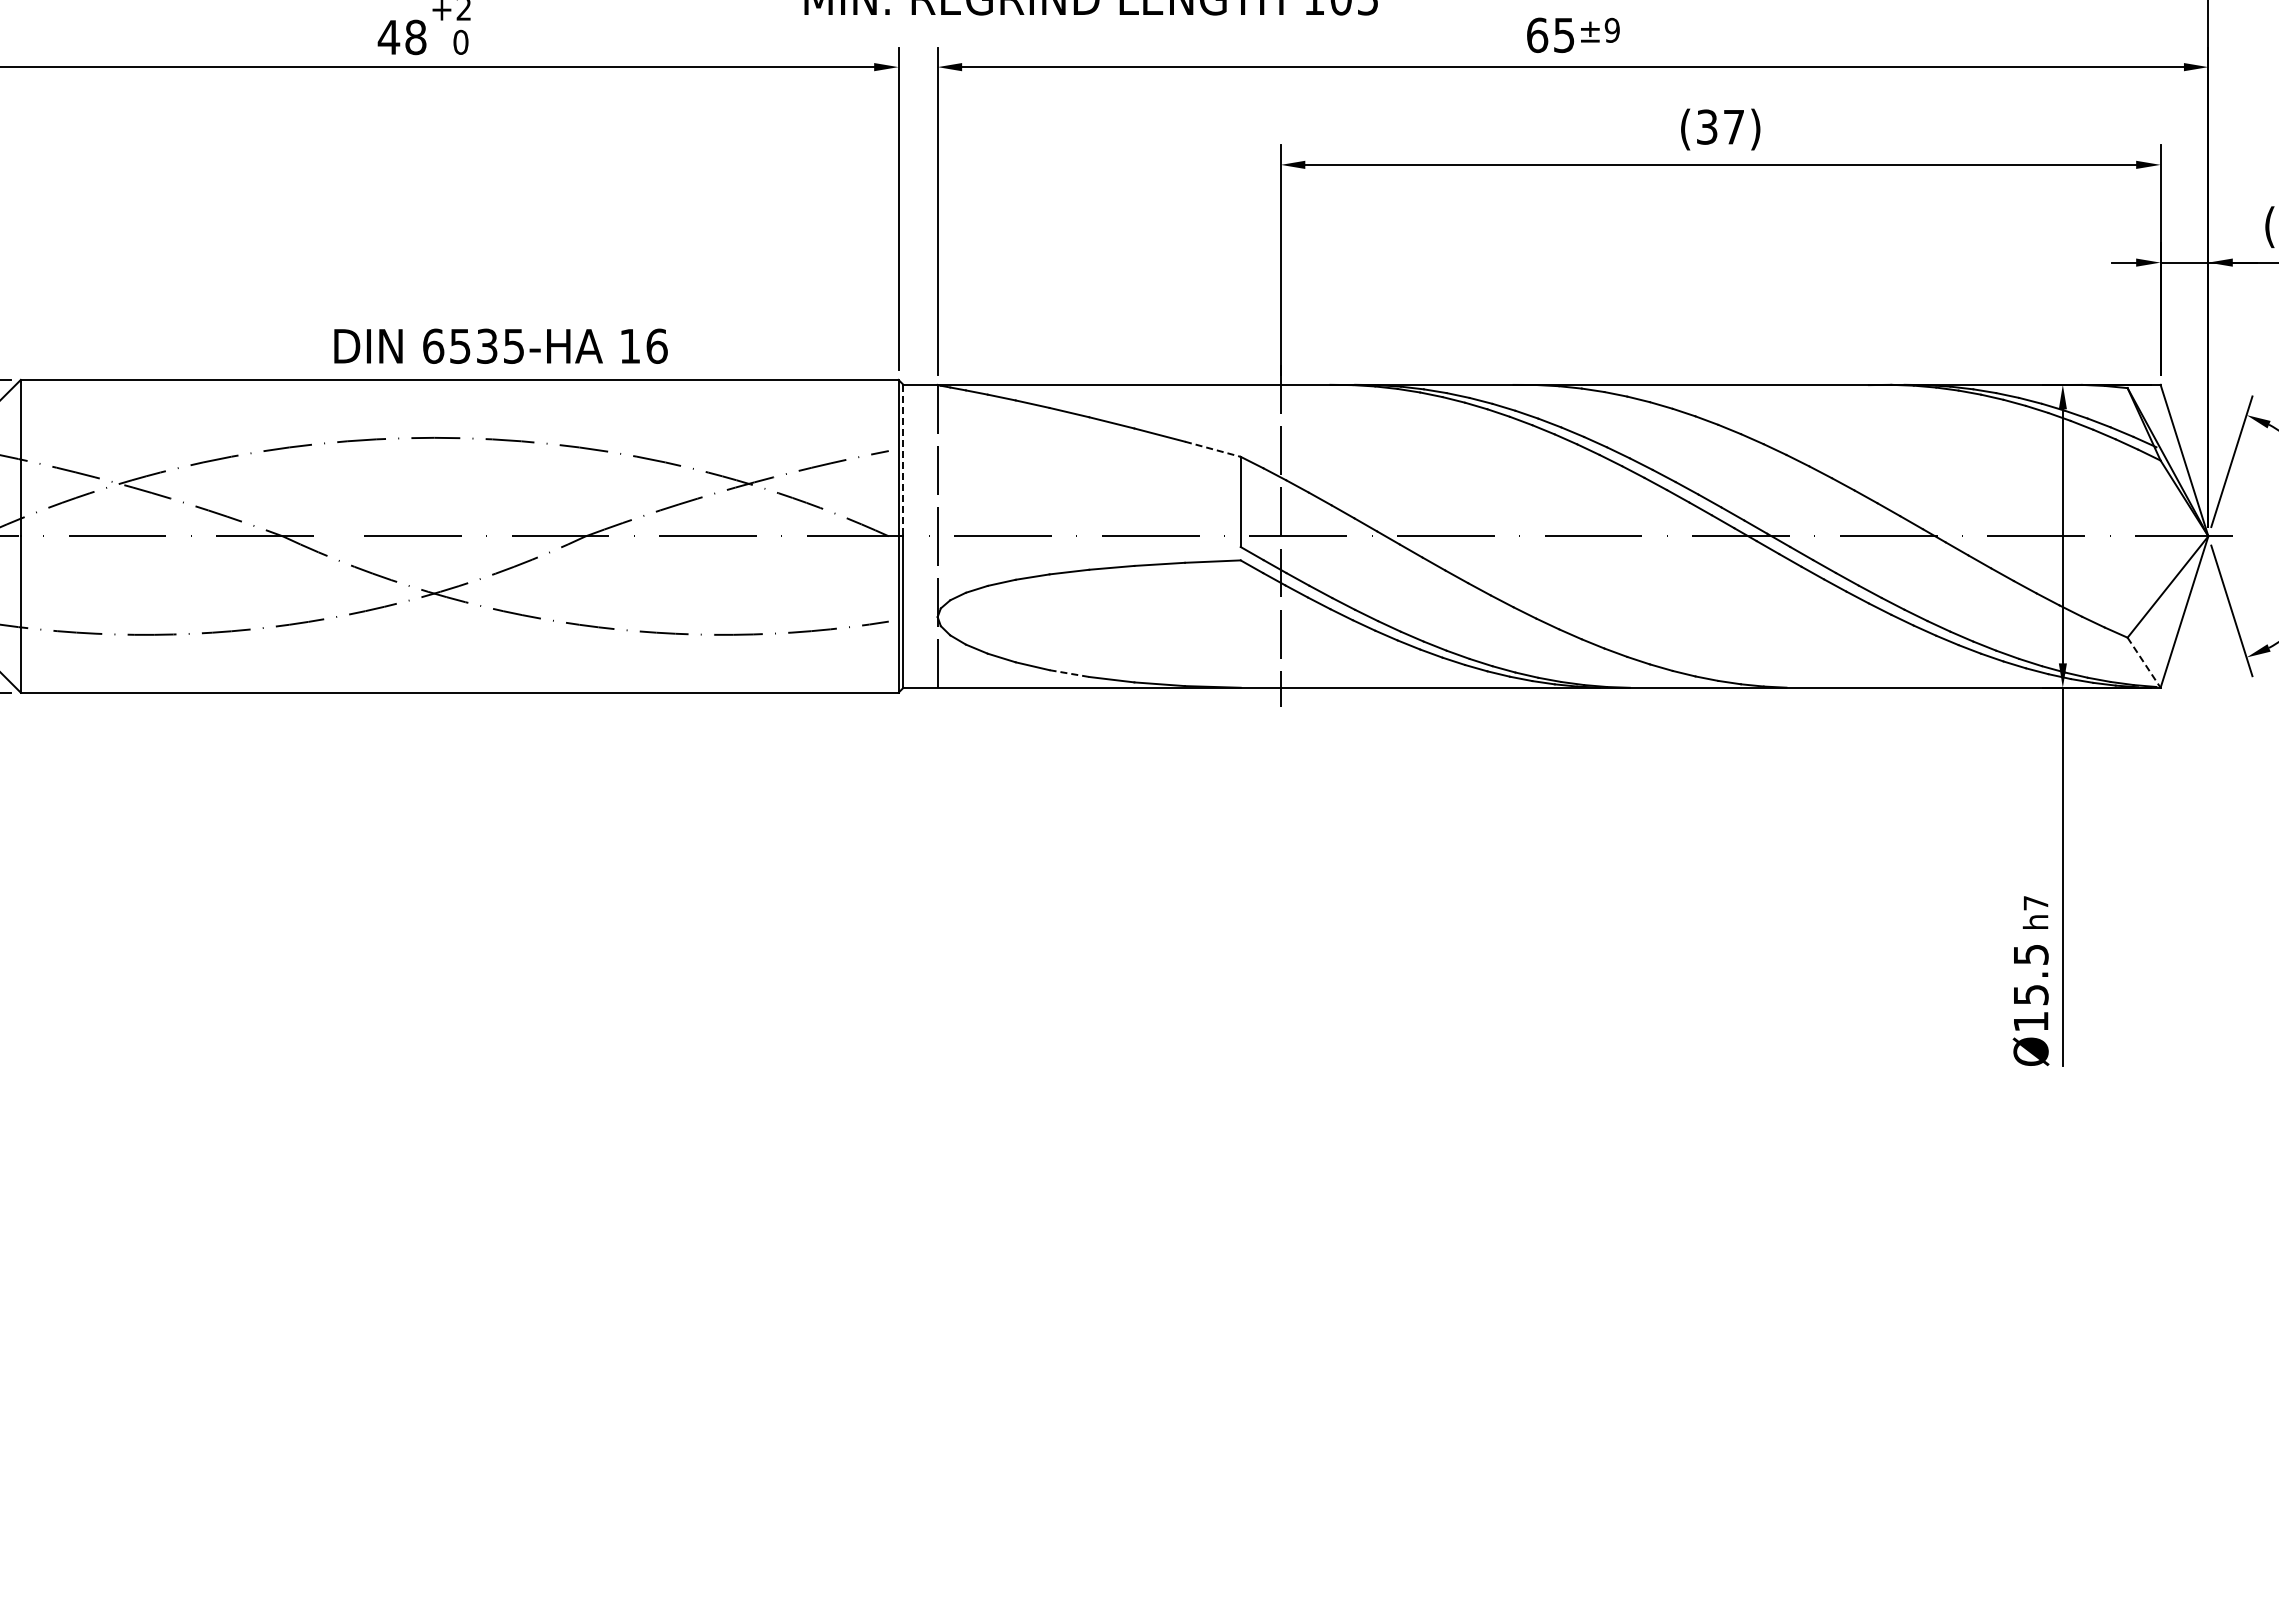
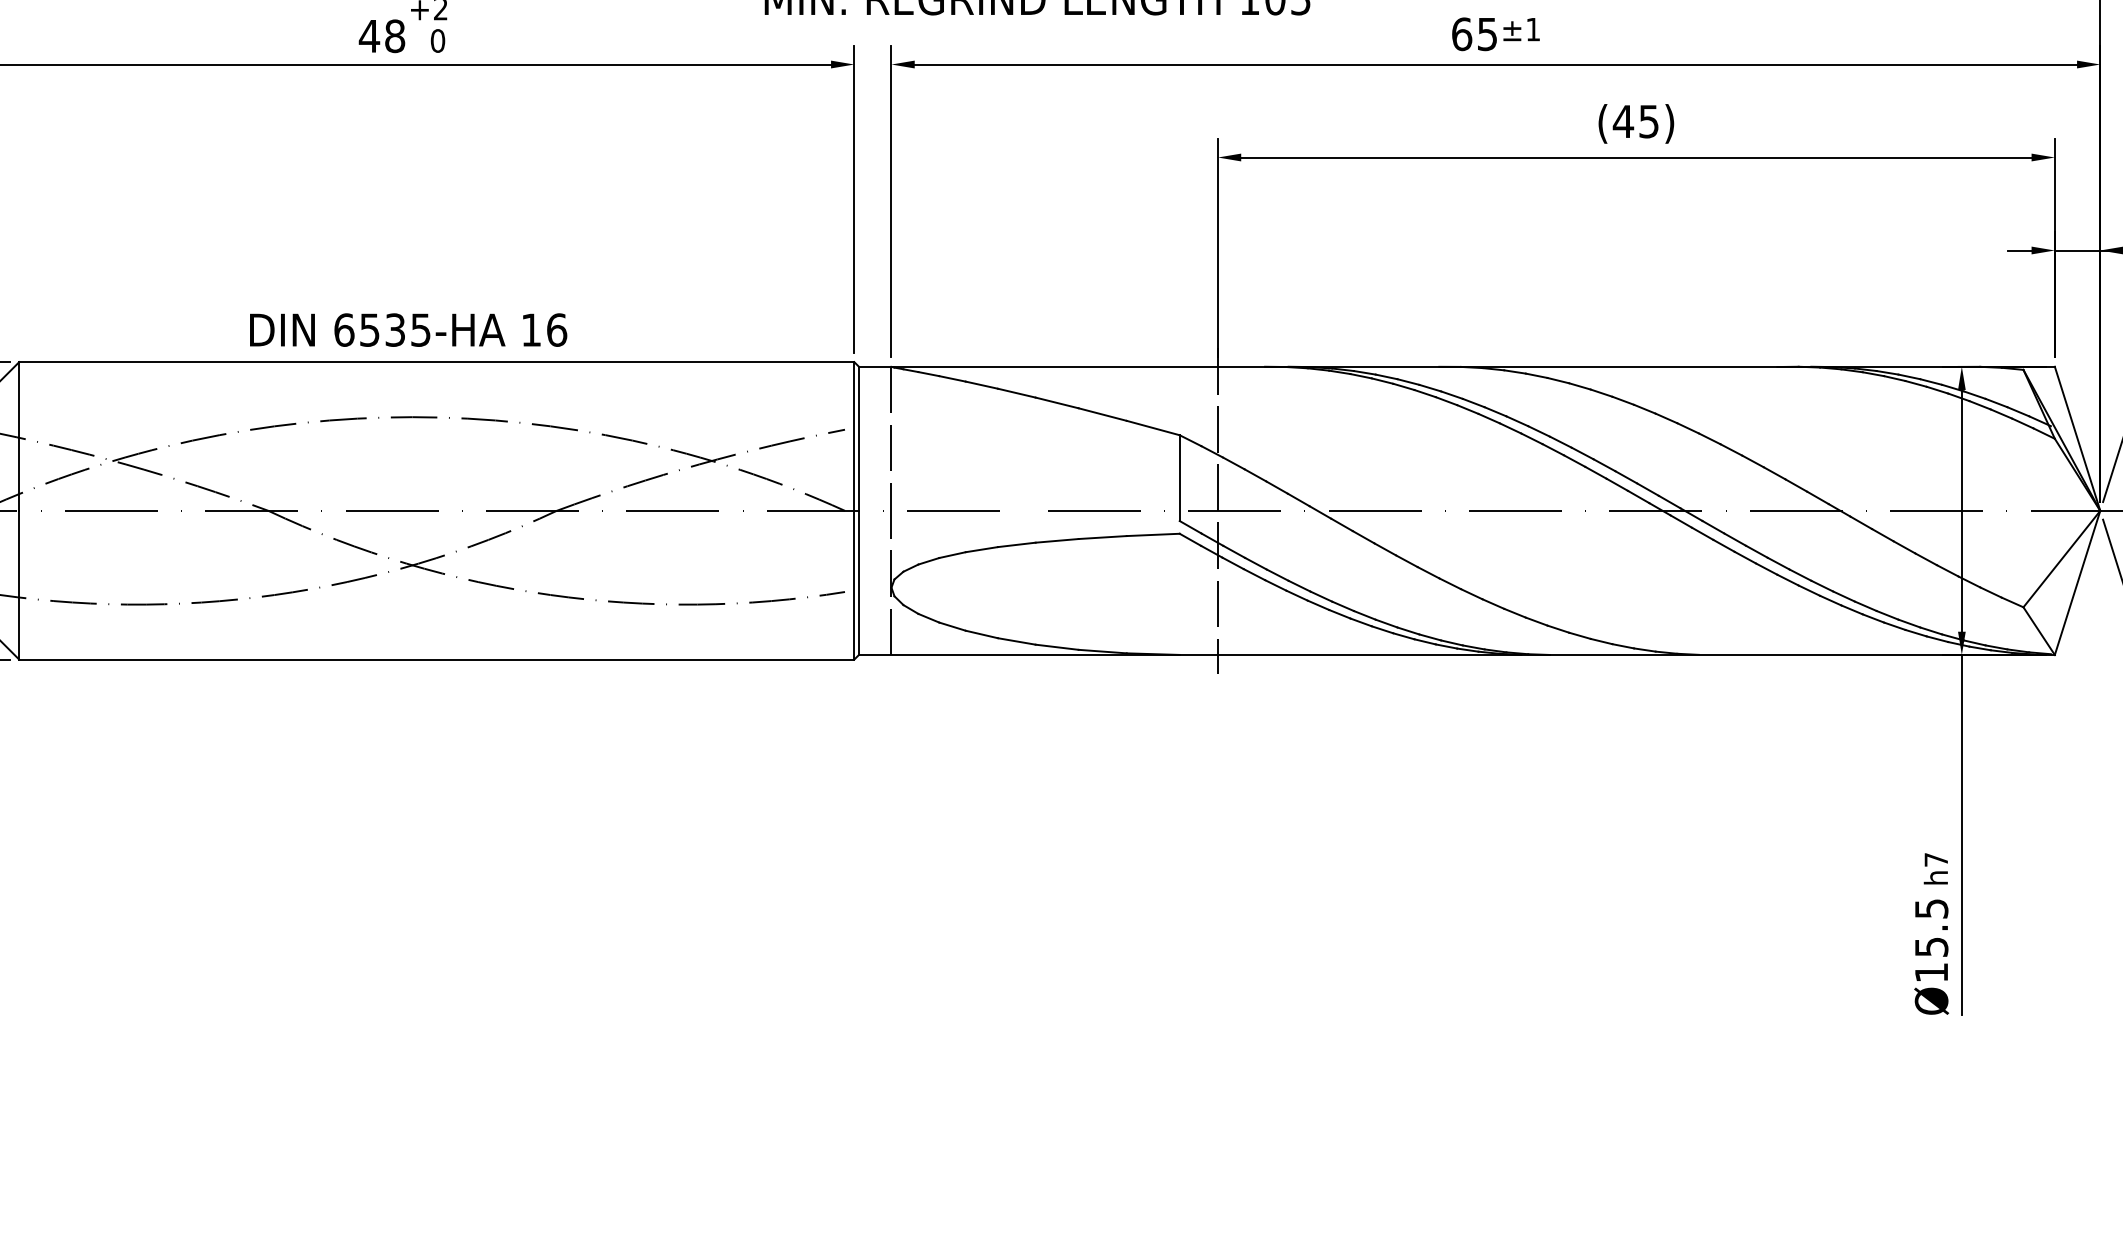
text: (1611, 29) -> (1532, 28), ±9 -> ±1
text: (1719, 126) -> (1635, 121), (37) -> (45)
text: (500, 345) -> (408, 329), moved
line: (1212, 449) -> (1152, 428), dashed -> solid
line: (903, 460) -> (858, 438), dashed -> solid
line: (2144, 663) -> (2039, 631), dashed -> solid
line: (1069, 673) -> (1016, 641), dashed -> solid

